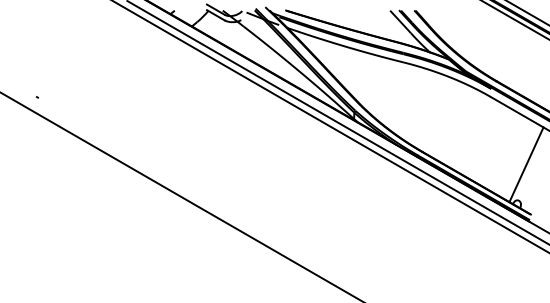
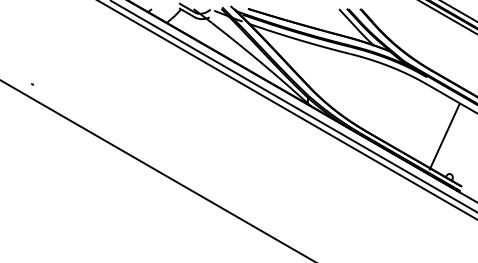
line: (526, 164) -> (444, 136), moved

